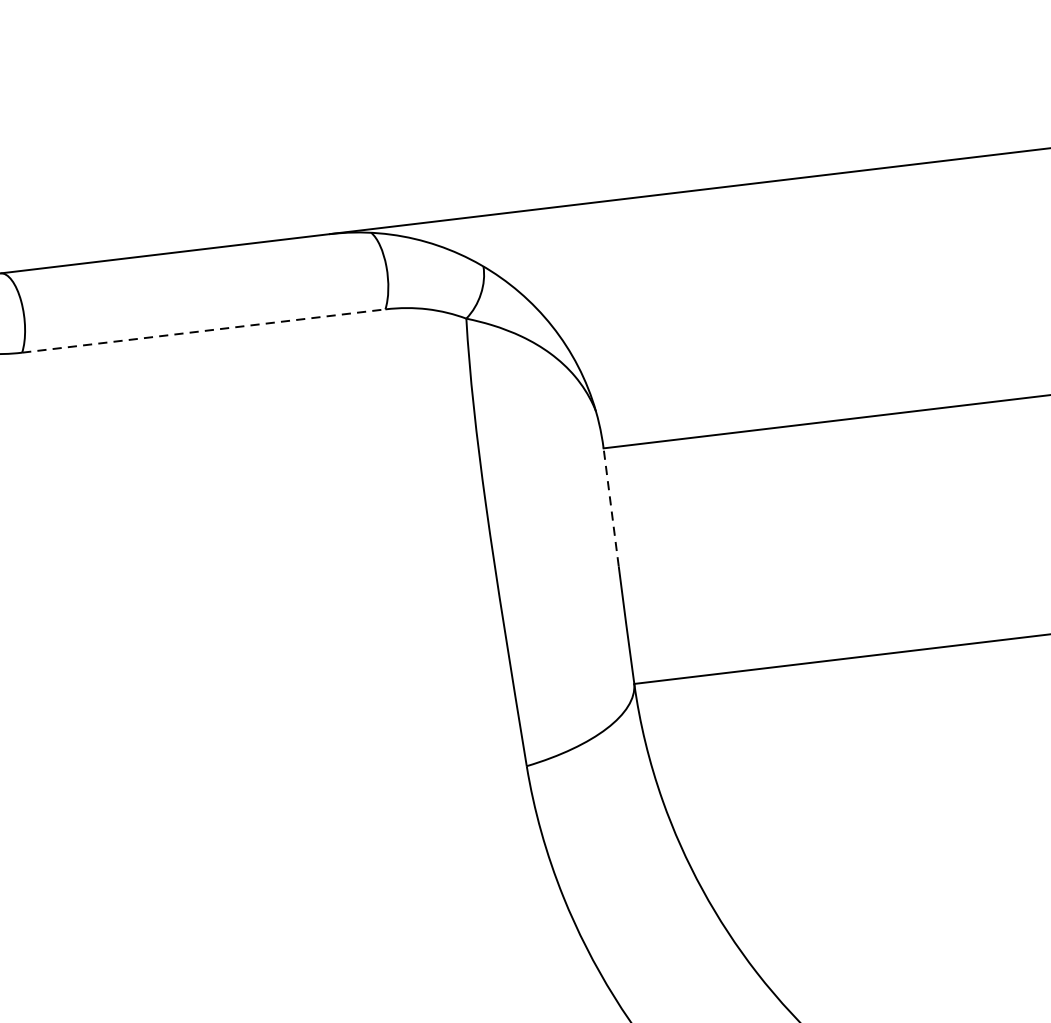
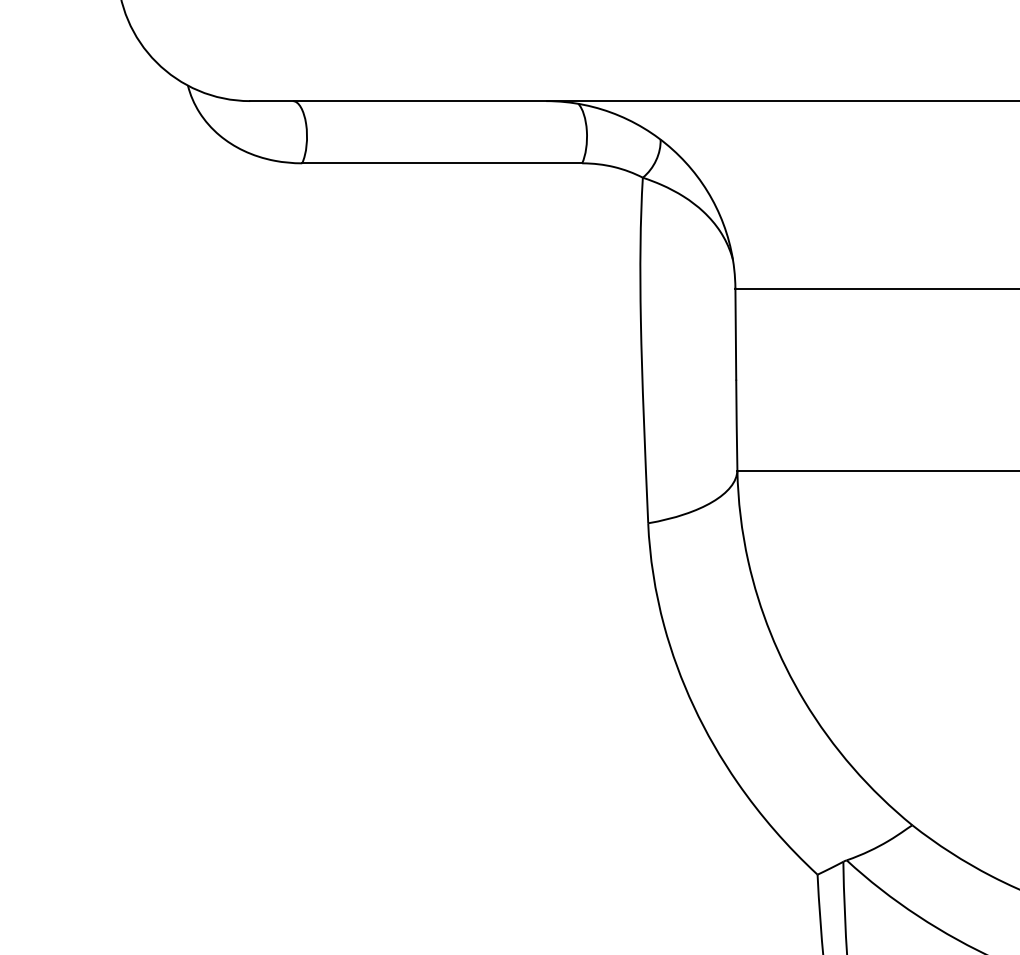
line: (204, 331) -> (442, 163), dashed -> solid
line: (610, 506) -> (735, 333), dashed -> solid

